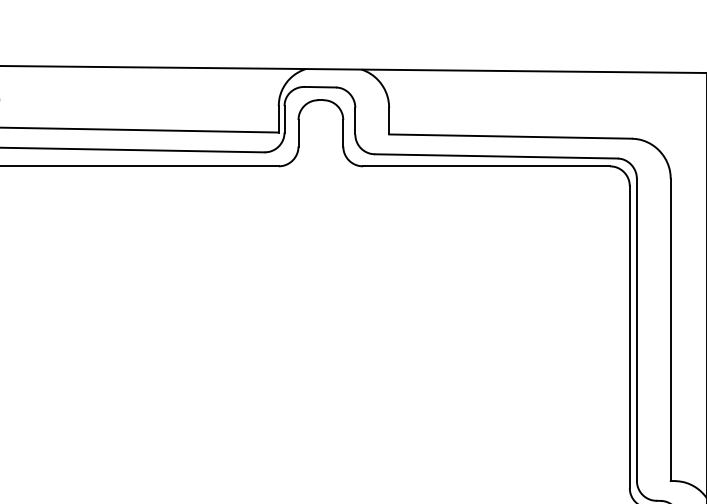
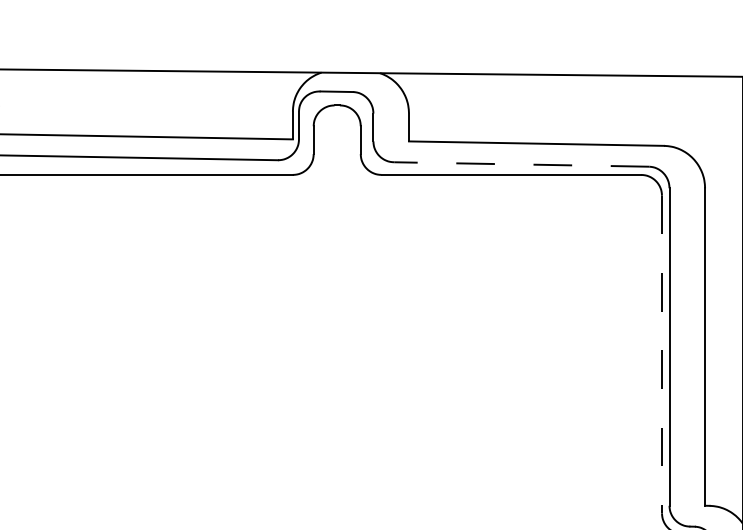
line: (495, 156) -> (520, 164), solid -> dashed
line: (629, 337) -> (661, 354), solid -> dashed

